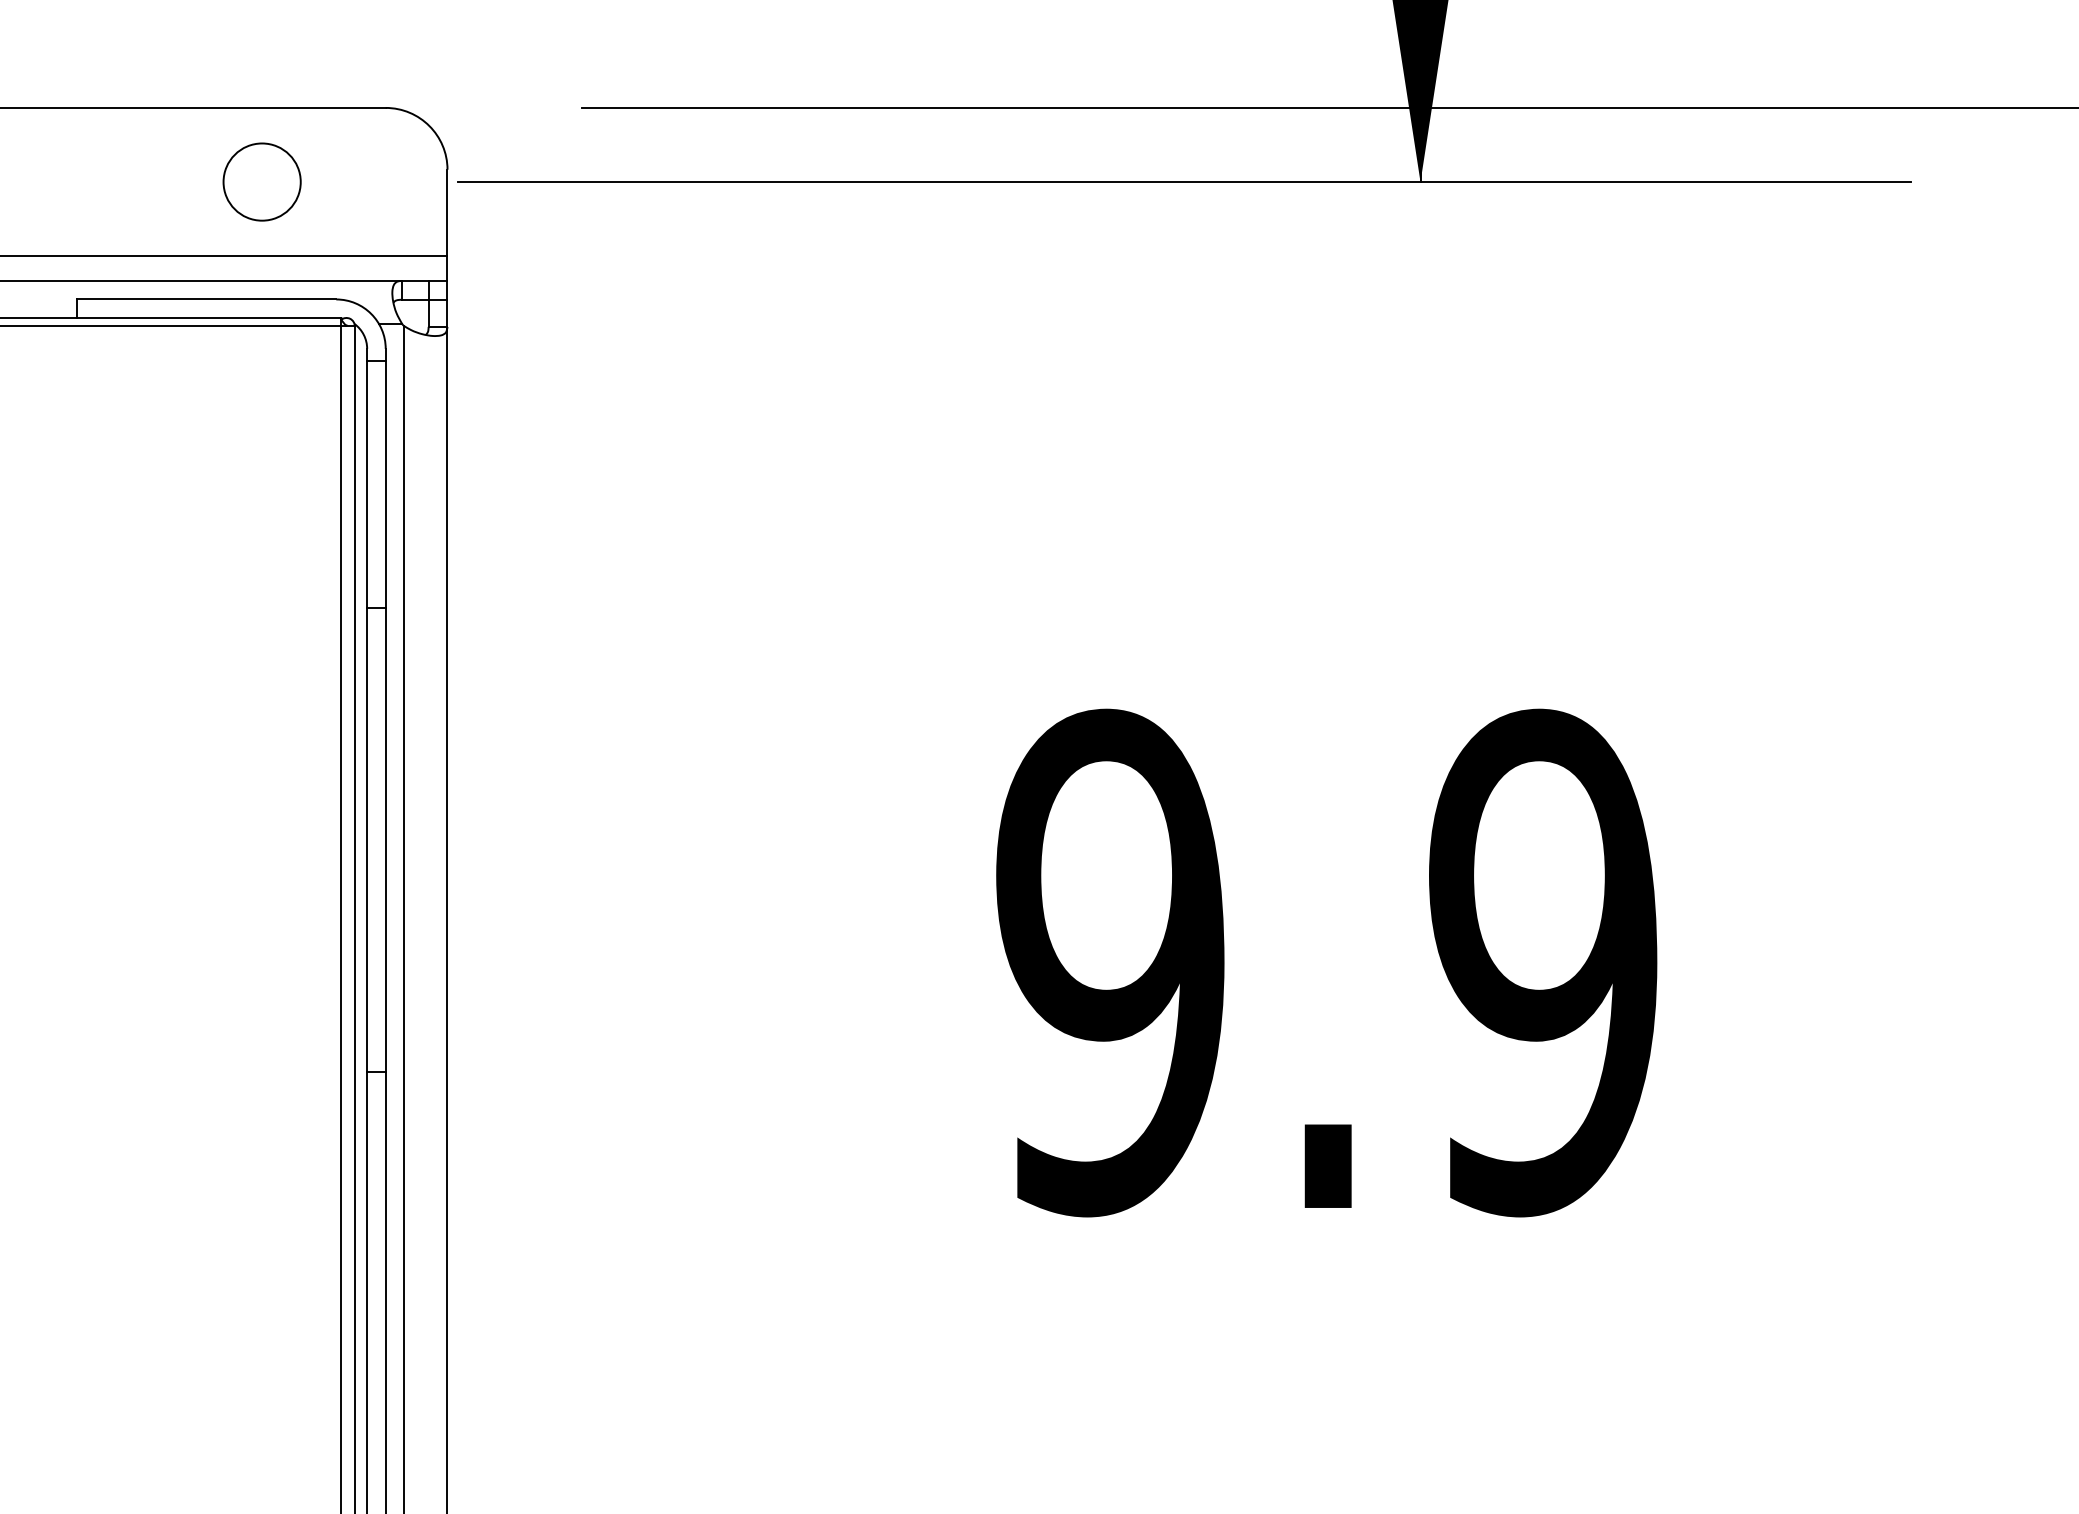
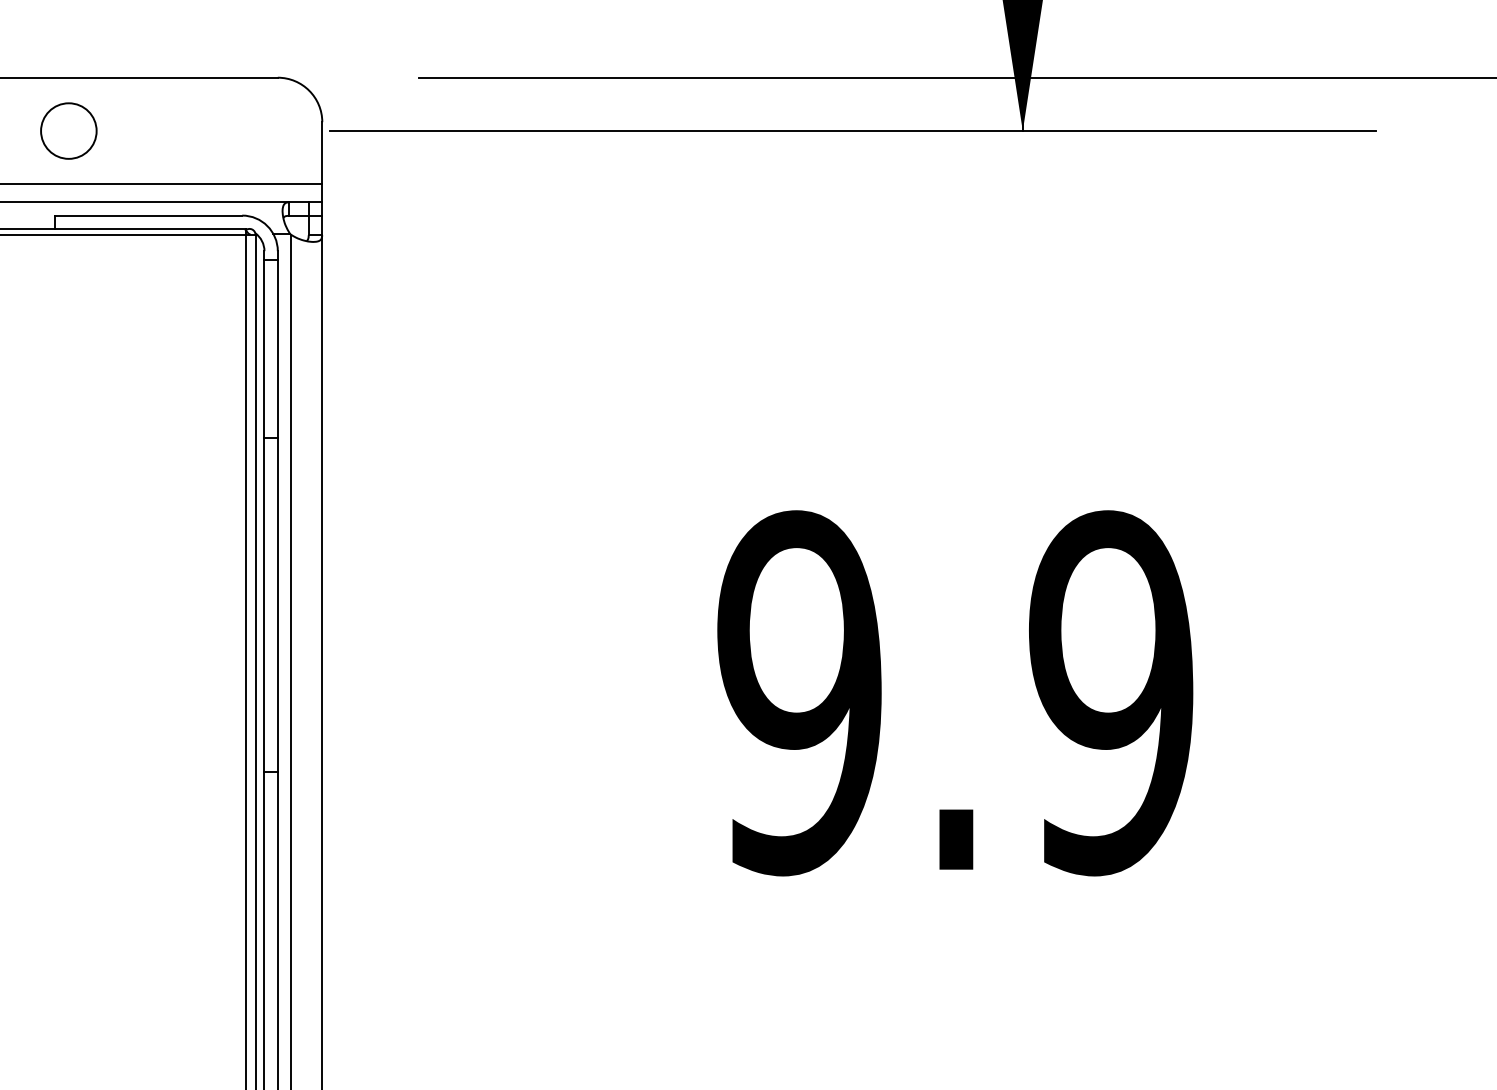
circle: (261, 181) -> (68, 130), moved

